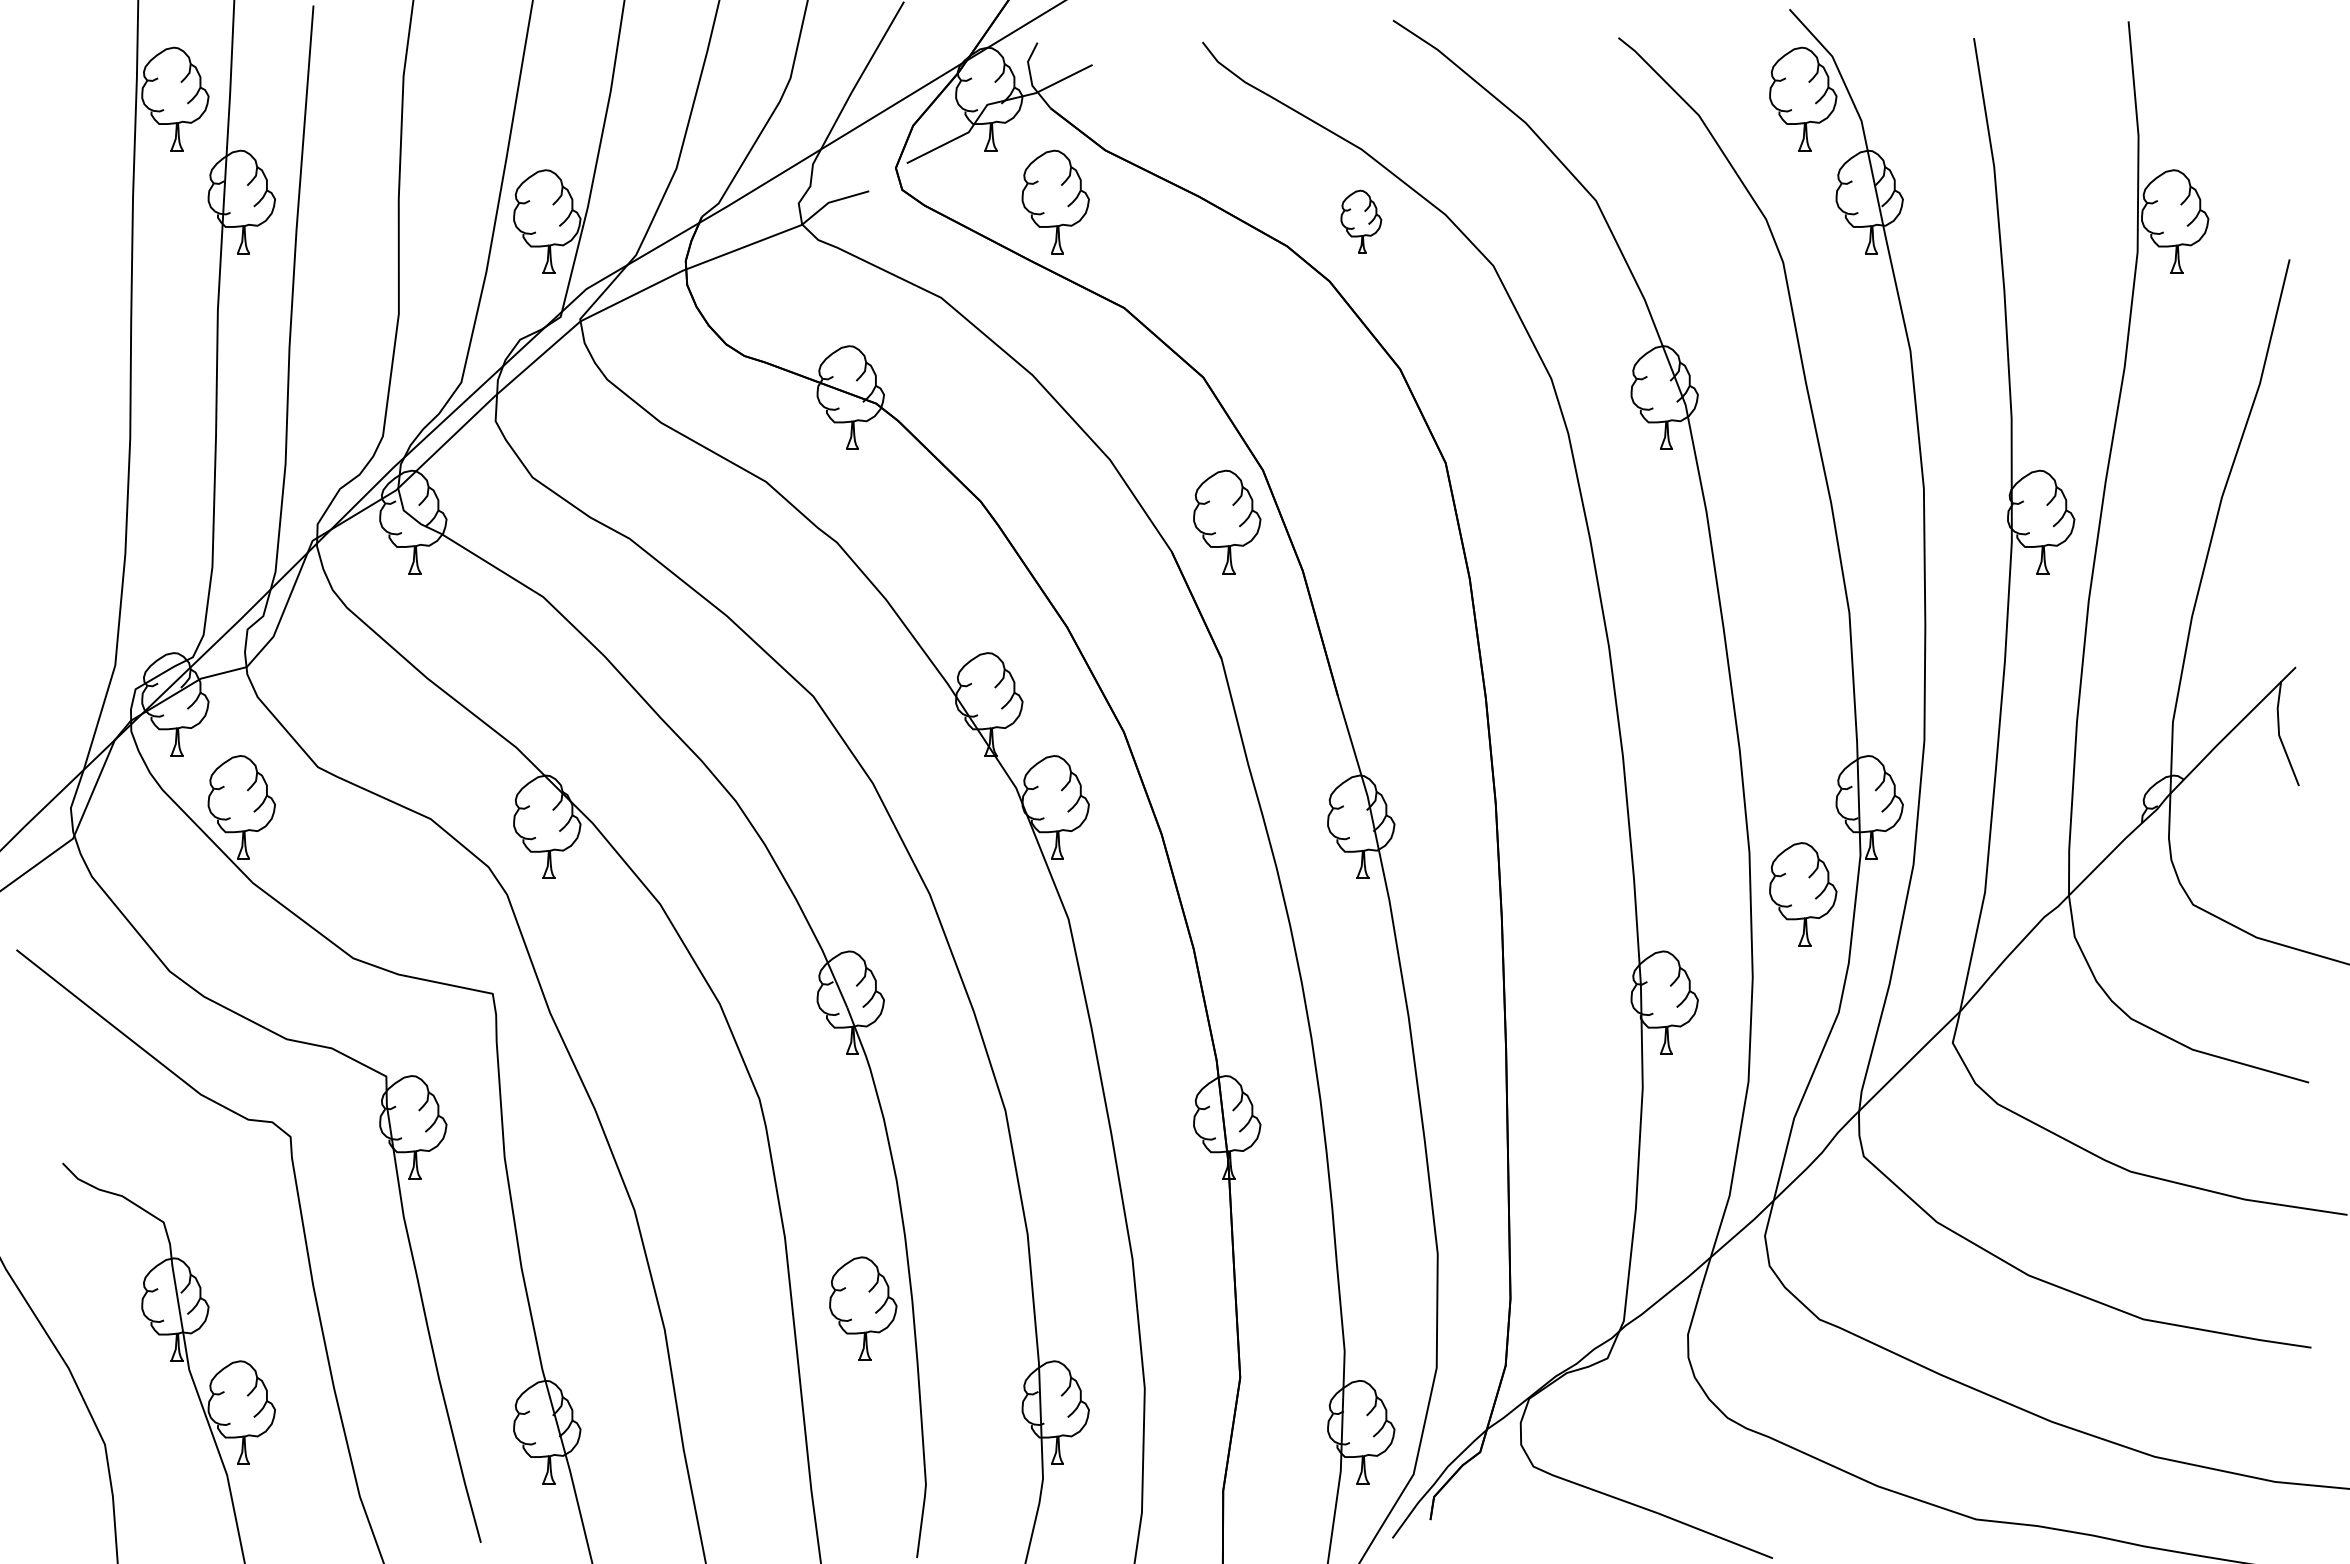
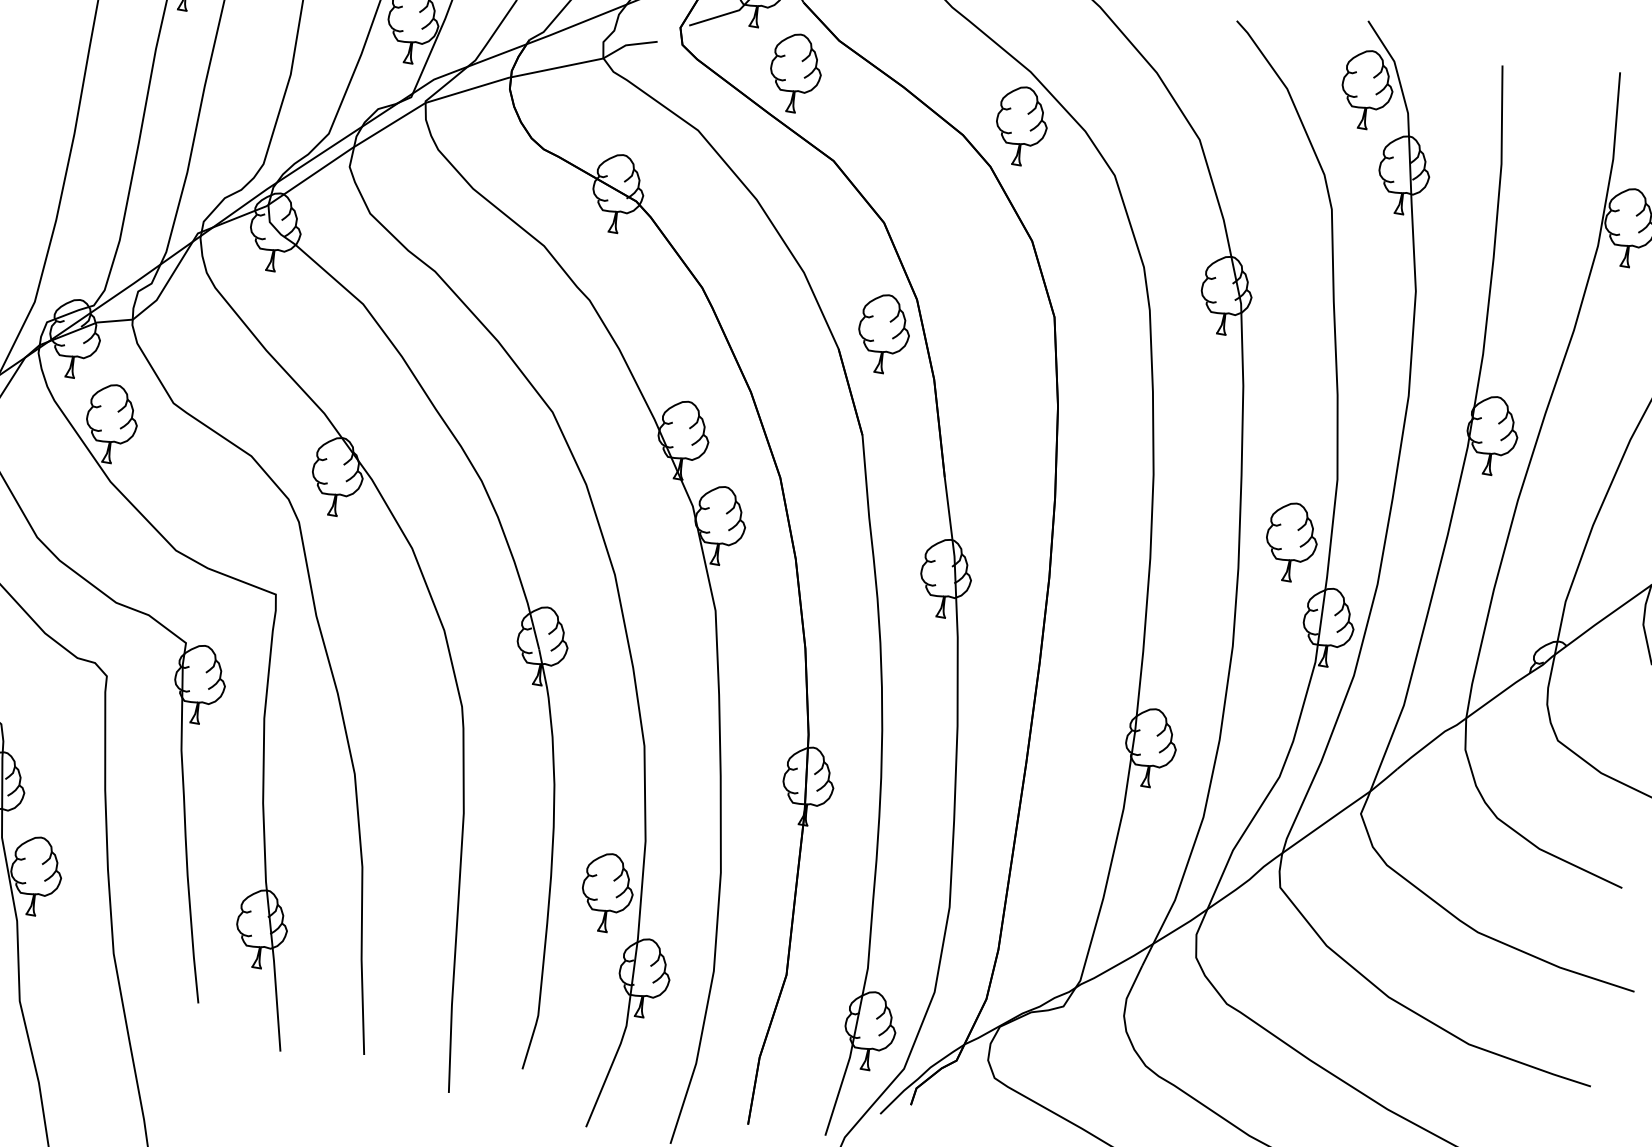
part: (1361, 221) -> (1021, 125), size x1.67
part: (1803, 894) -> (1291, 542), moved
part: (863, 1308) -> (607, 892), moved

